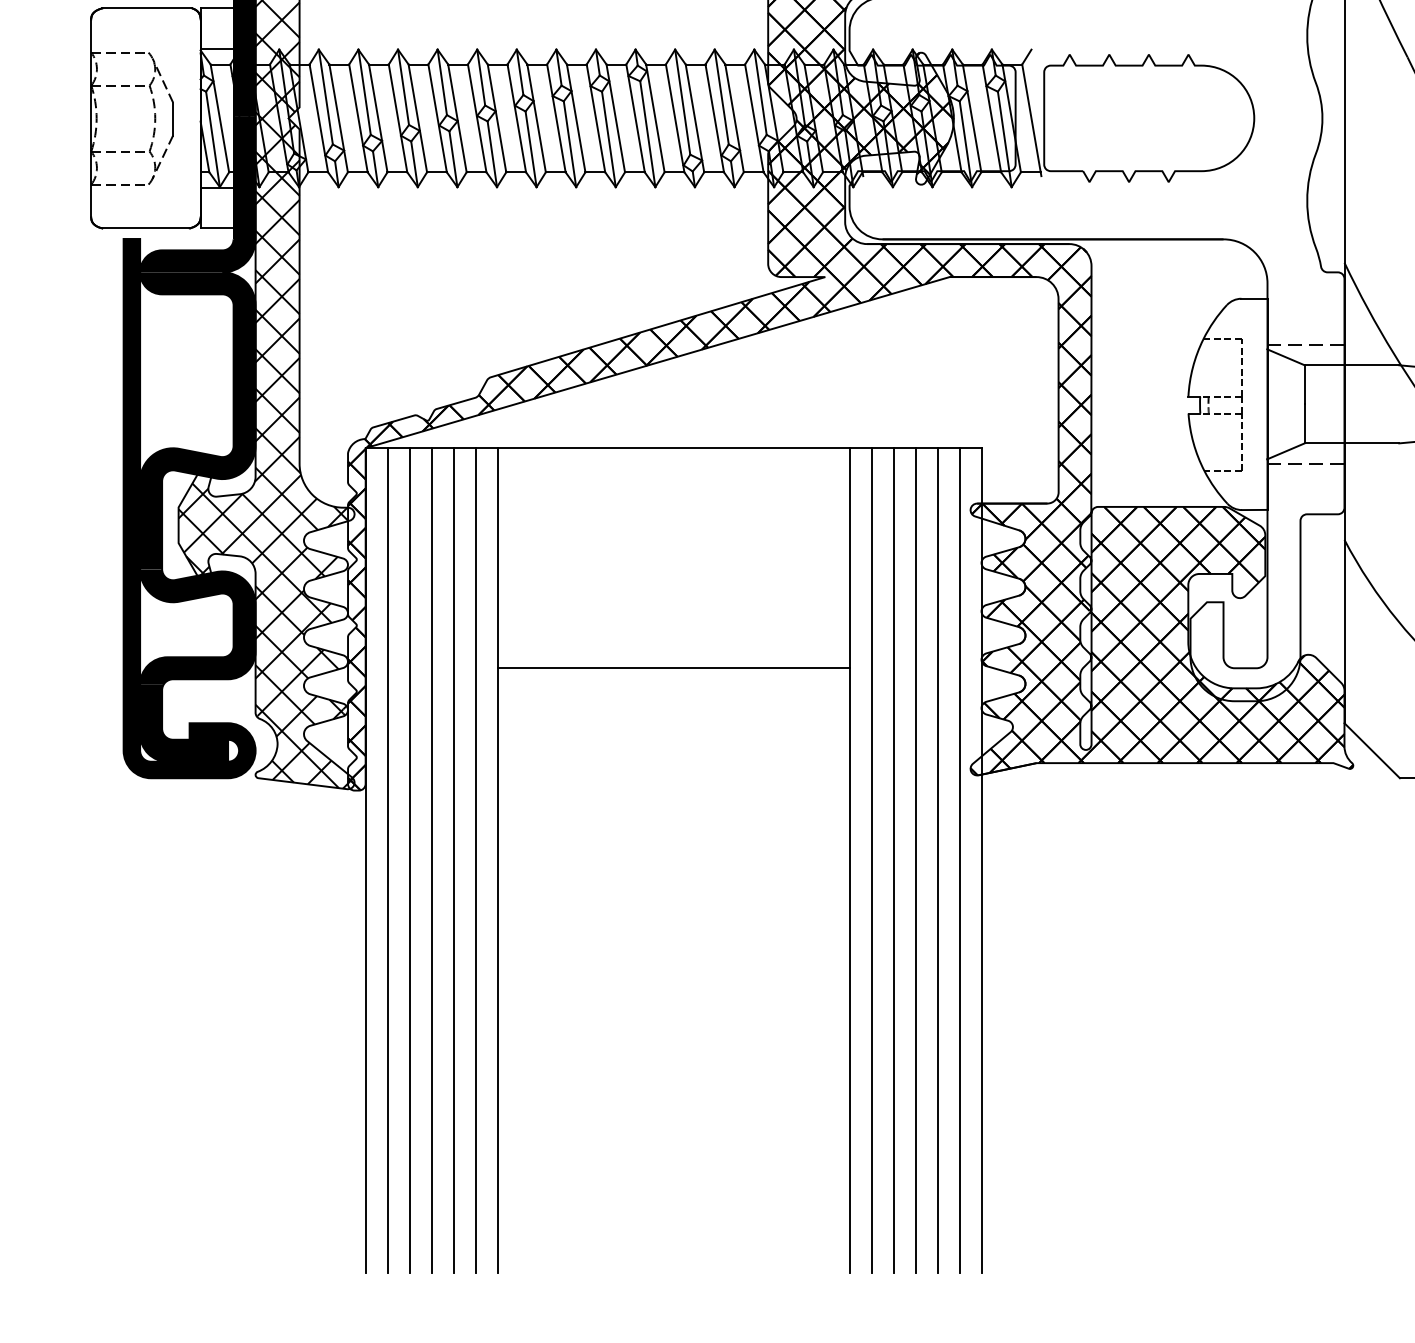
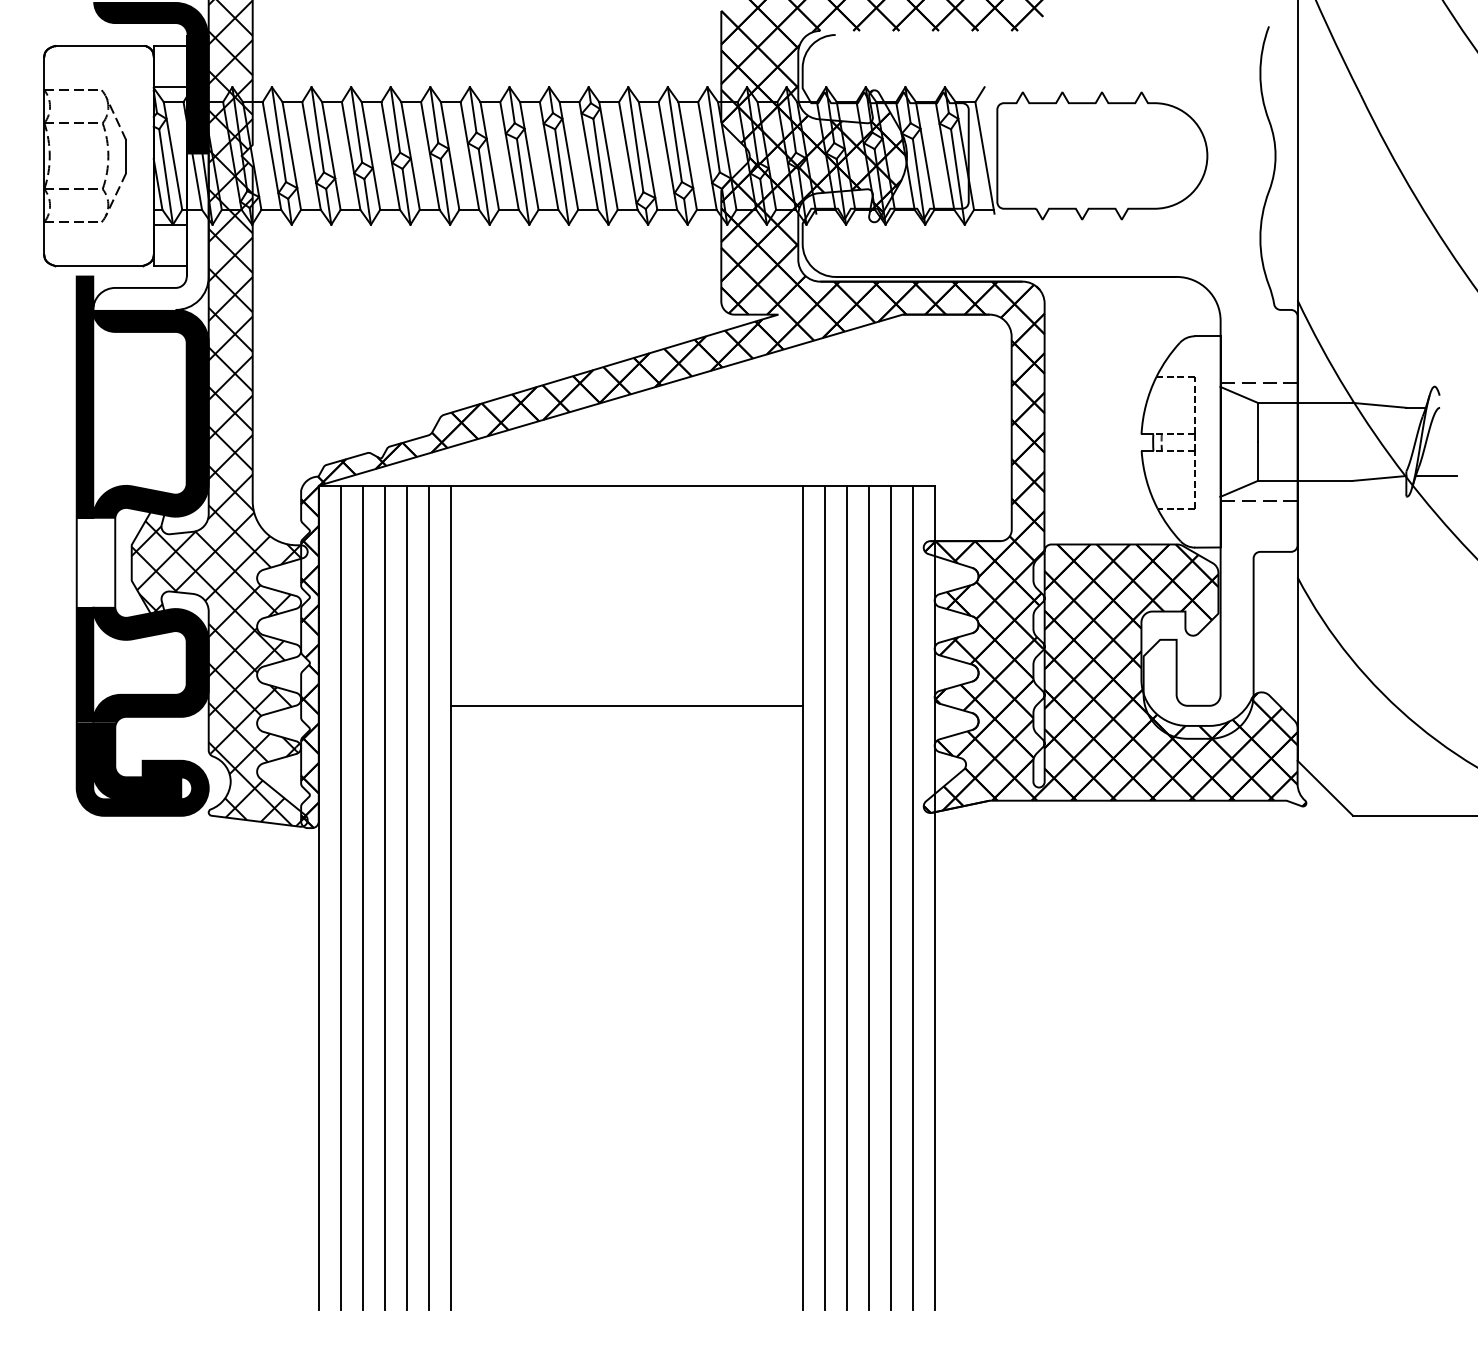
fill: (197, 193) -> (150, 231), removed
fill: (142, 524) -> (95, 562), removed

